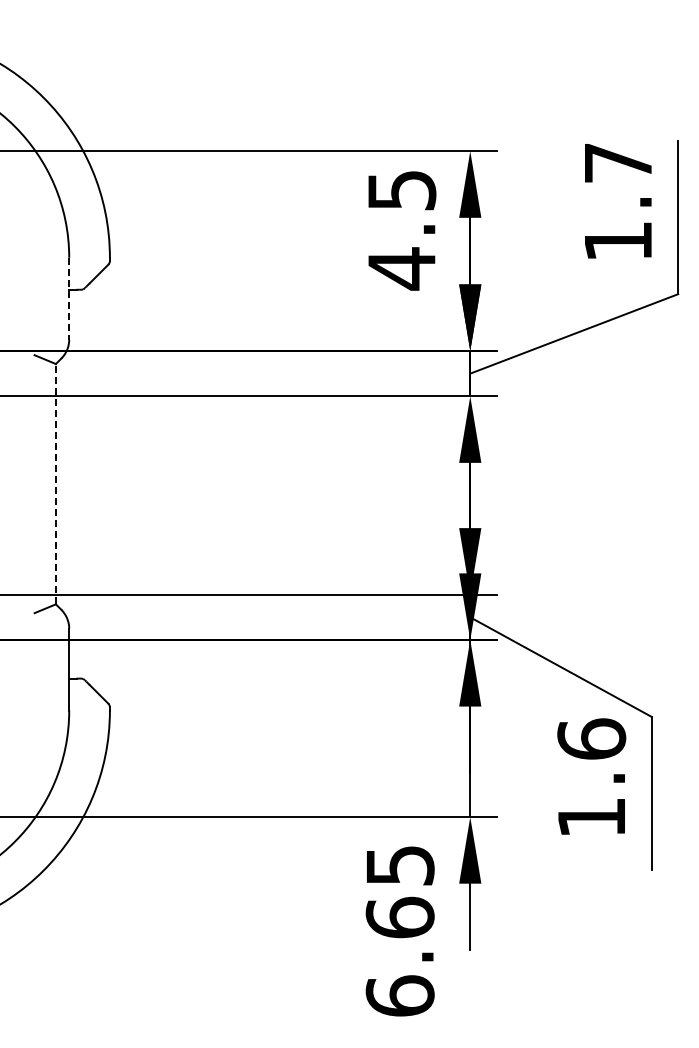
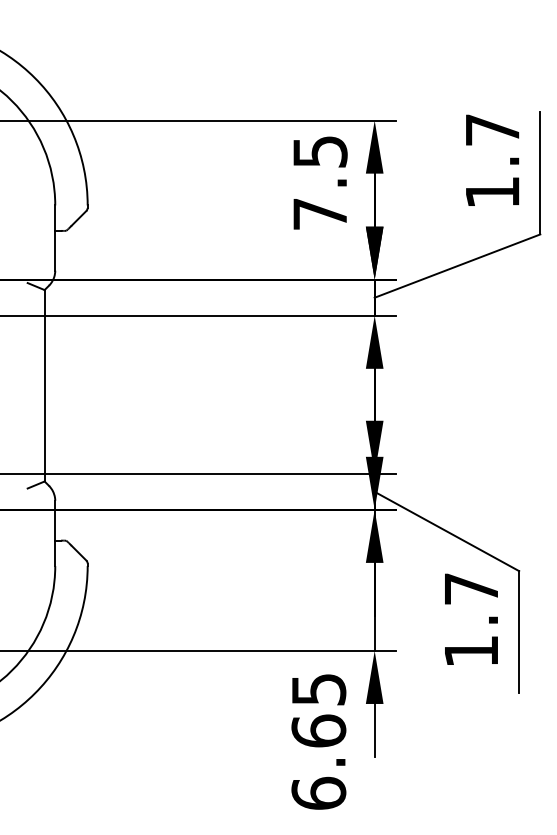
text: (401, 268) -> (319, 213), 4.5 -> 7.5
line: (69, 298) -> (55, 237), dashed -> solid
line: (55, 483) -> (44, 385), dashed -> solid
text: (591, 738) -> (471, 588), 1.6 -> 1.7

